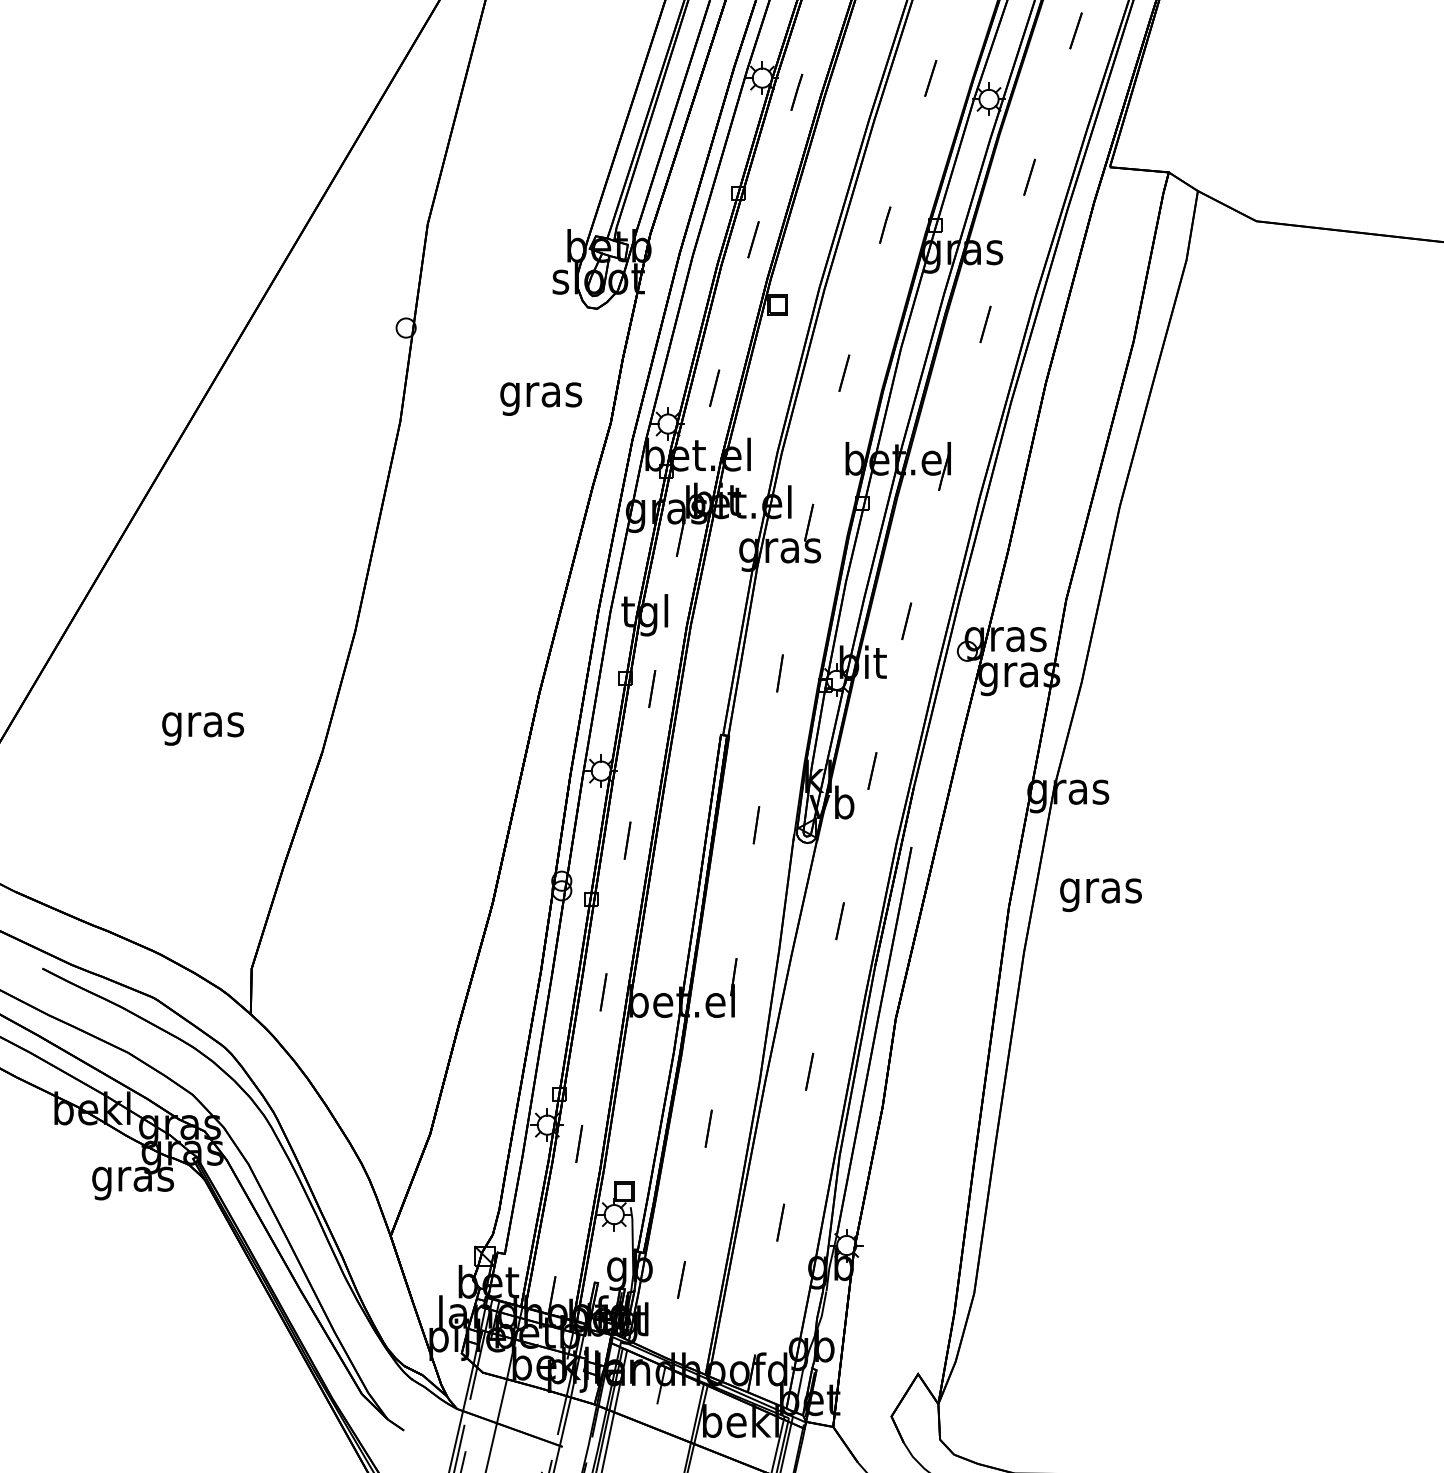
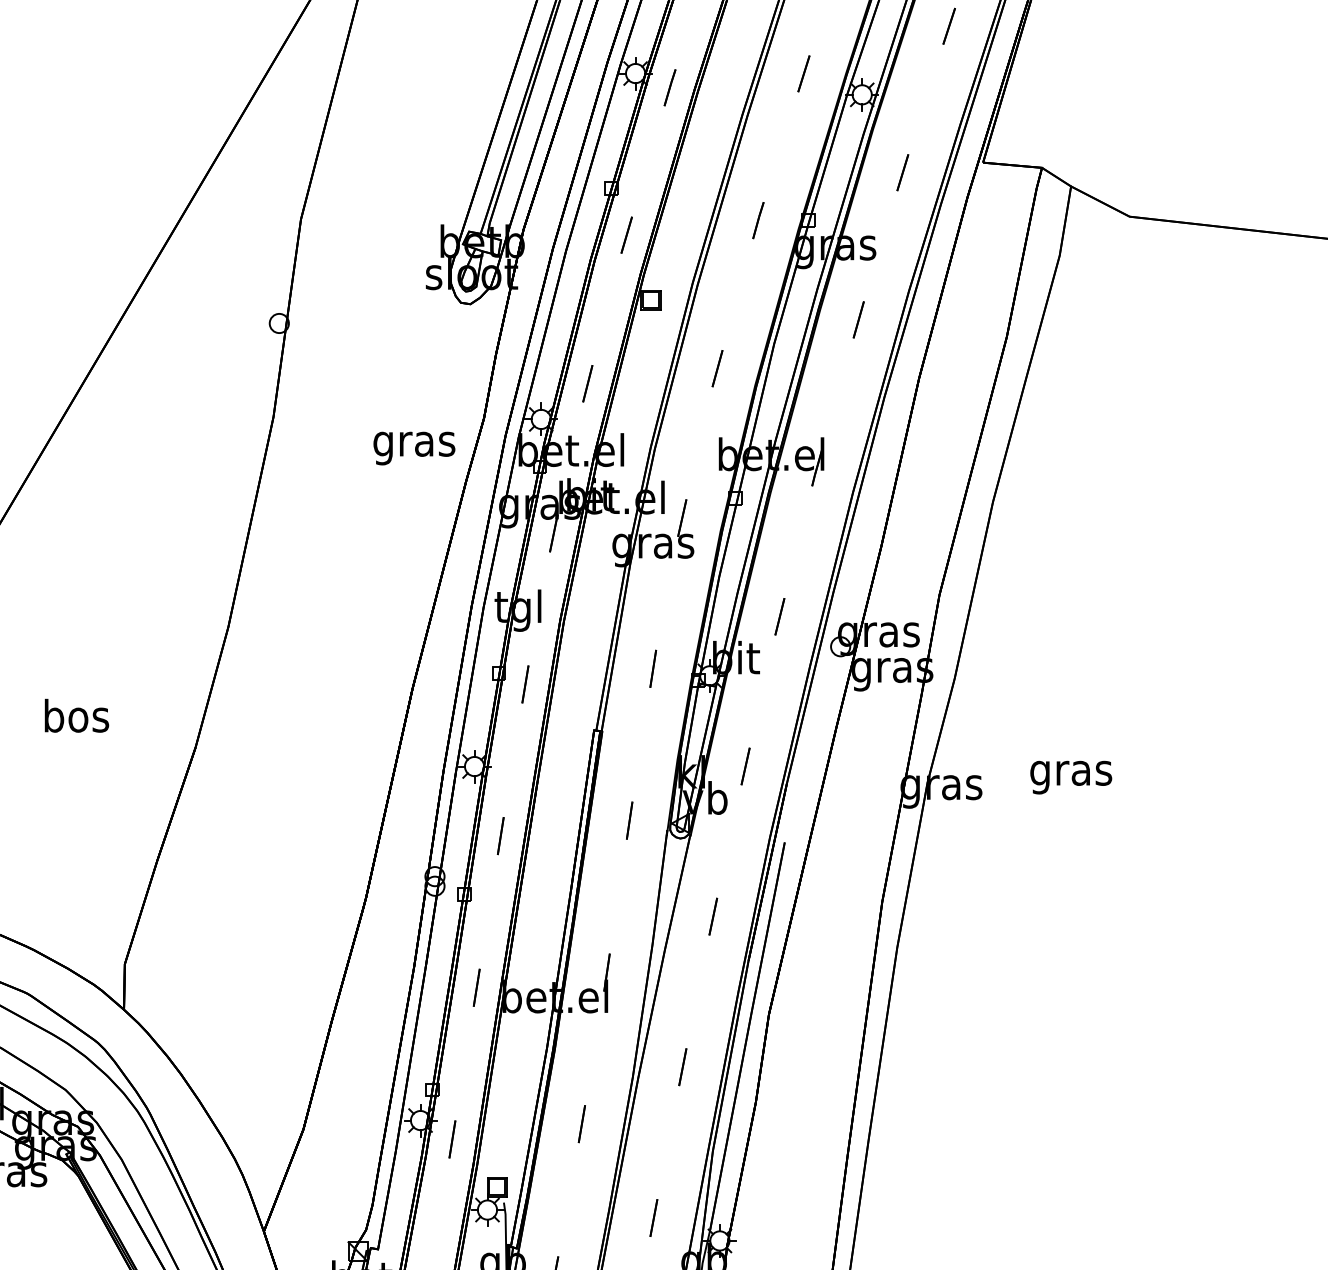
text: (541, 398) -> (414, 447), moved
text: (202, 724) -> (75, 719), gras -> bos
text: (1100, 895) -> (1070, 777), moved

